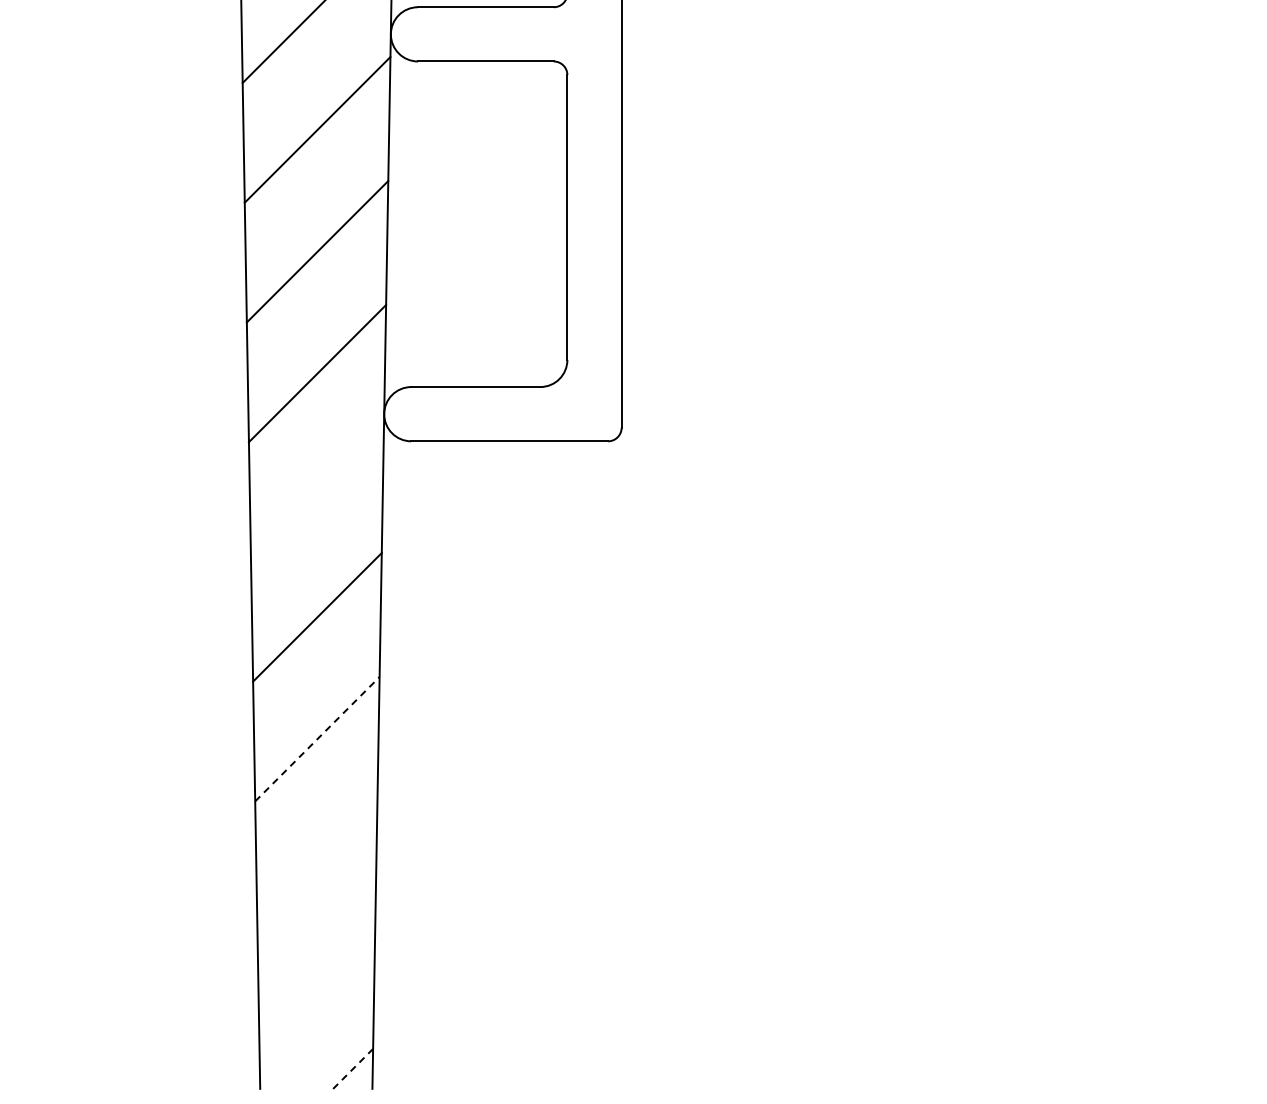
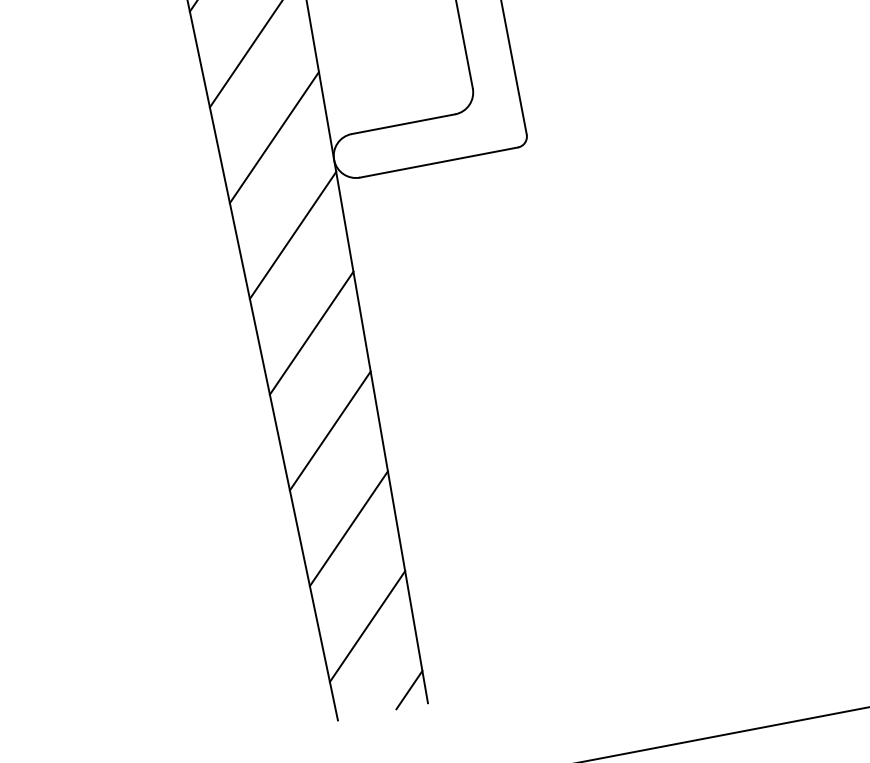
line: (317, 495) -> (293, 235), added
line: (317, 739) -> (330, 431), dashed -> solid
line: (317, 860) -> (348, 528), added
line: (317, 982) -> (367, 626), added
line: (353, 1068) -> (409, 689), dashed -> solid

